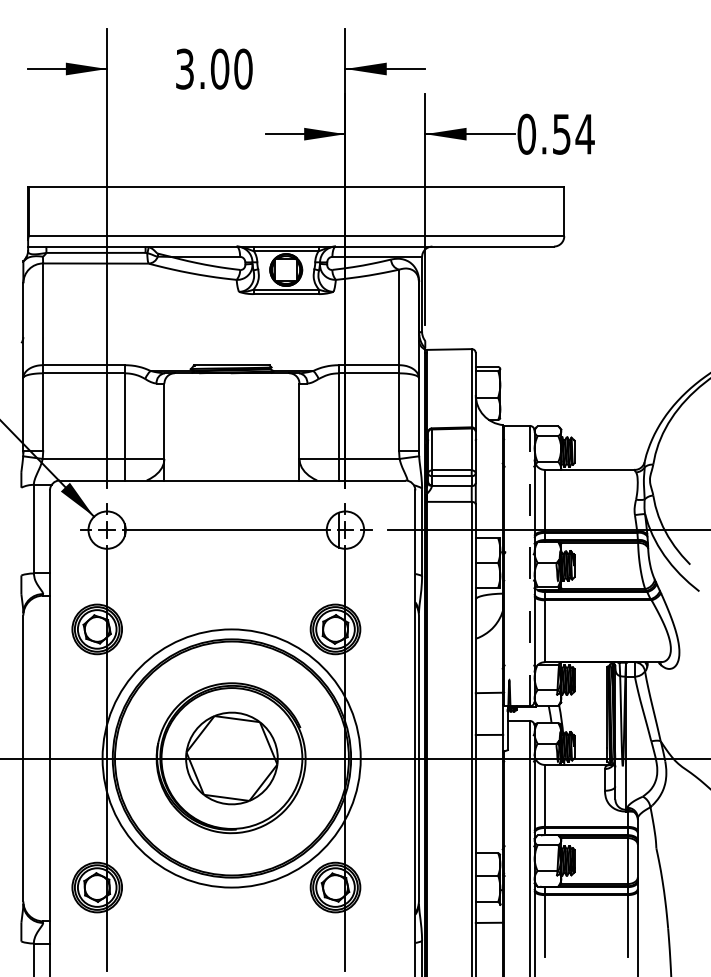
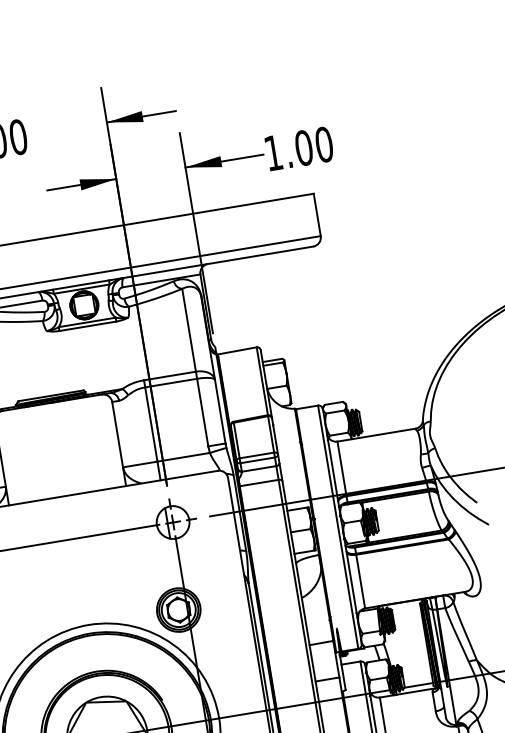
text: (555, 133) -> (298, 148), 0.54 -> 1.00
line: (529, 565) -> (337, 526), dashed -> solid

